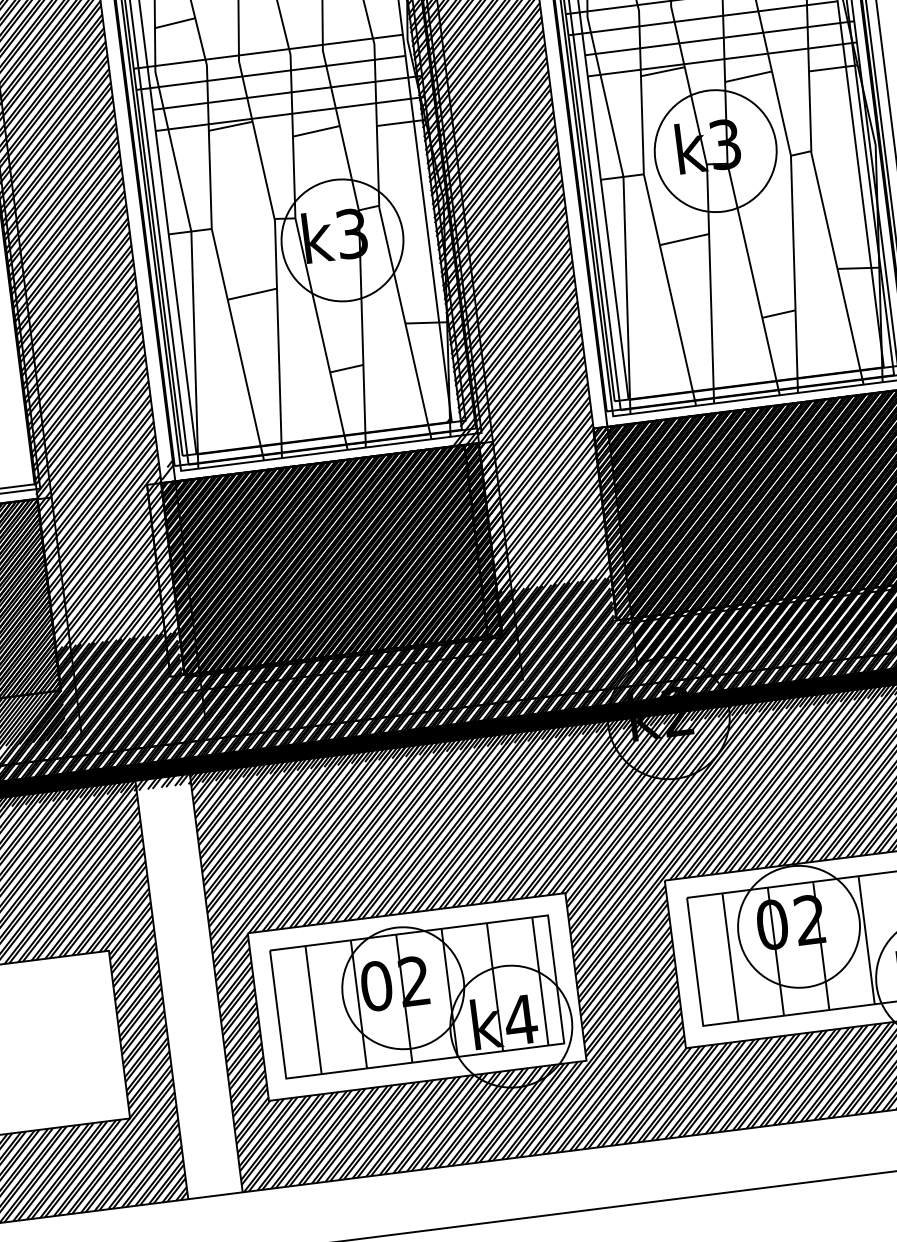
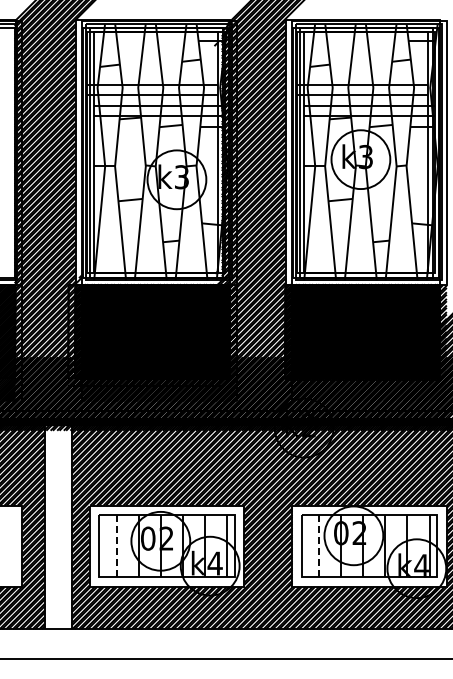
line: (731, 957) -> (319, 546), solid -> dashed
line: (313, 1010) -> (116, 546), solid -> dashed

